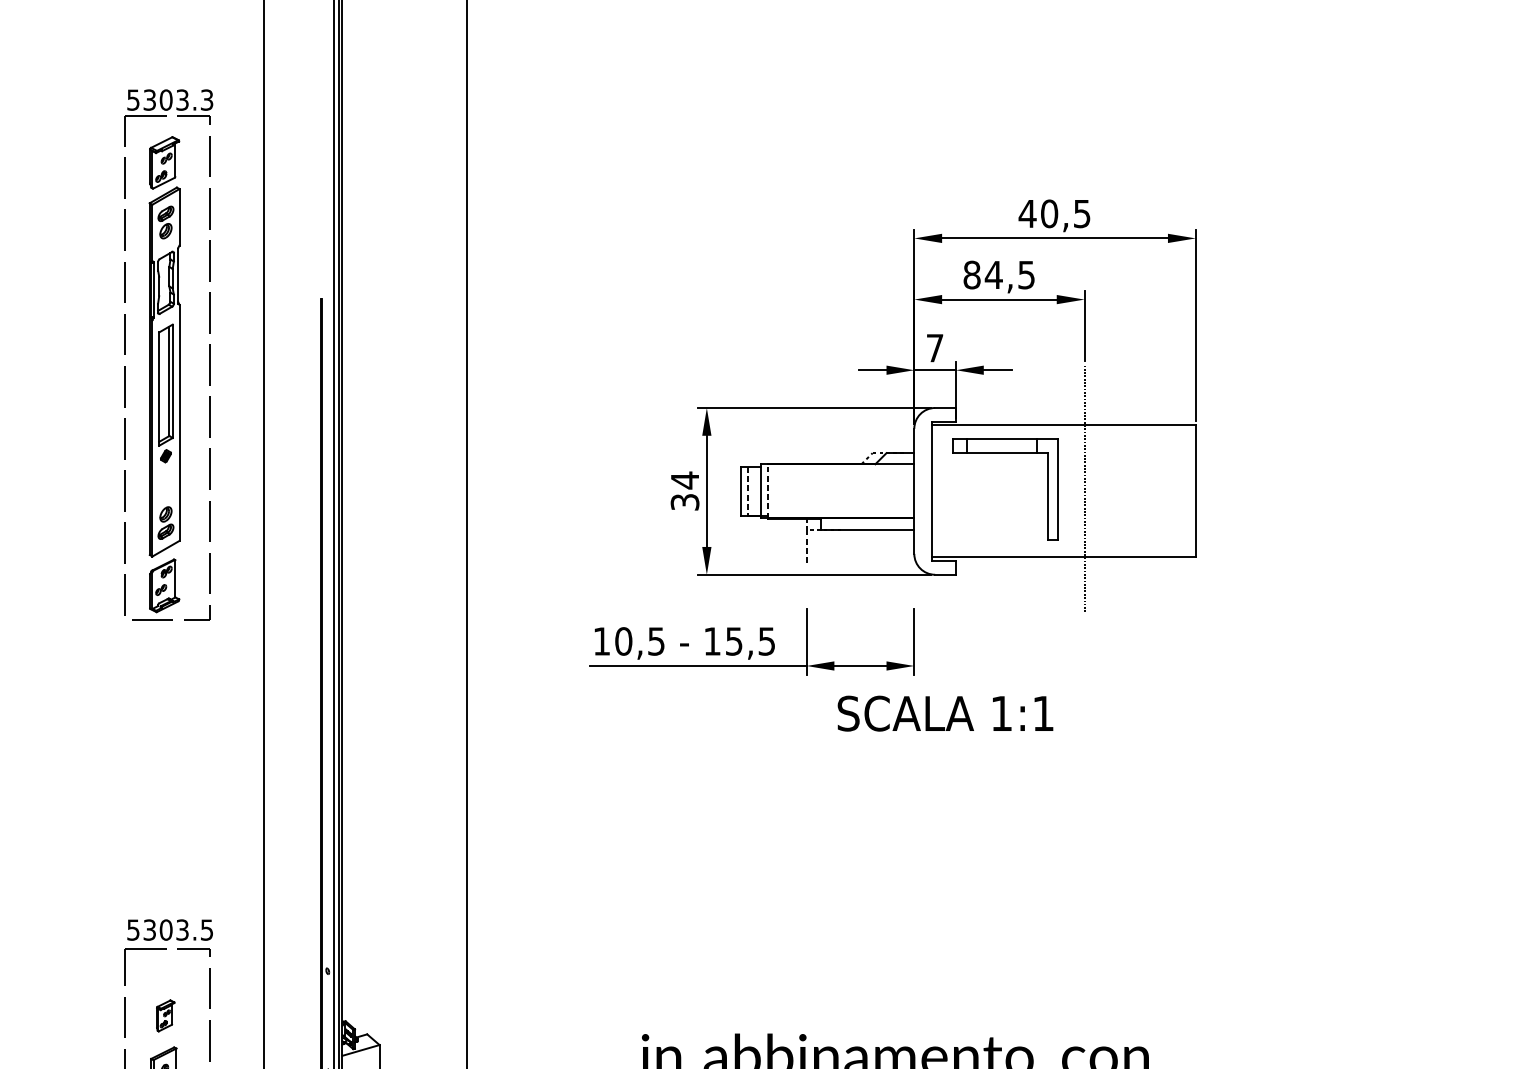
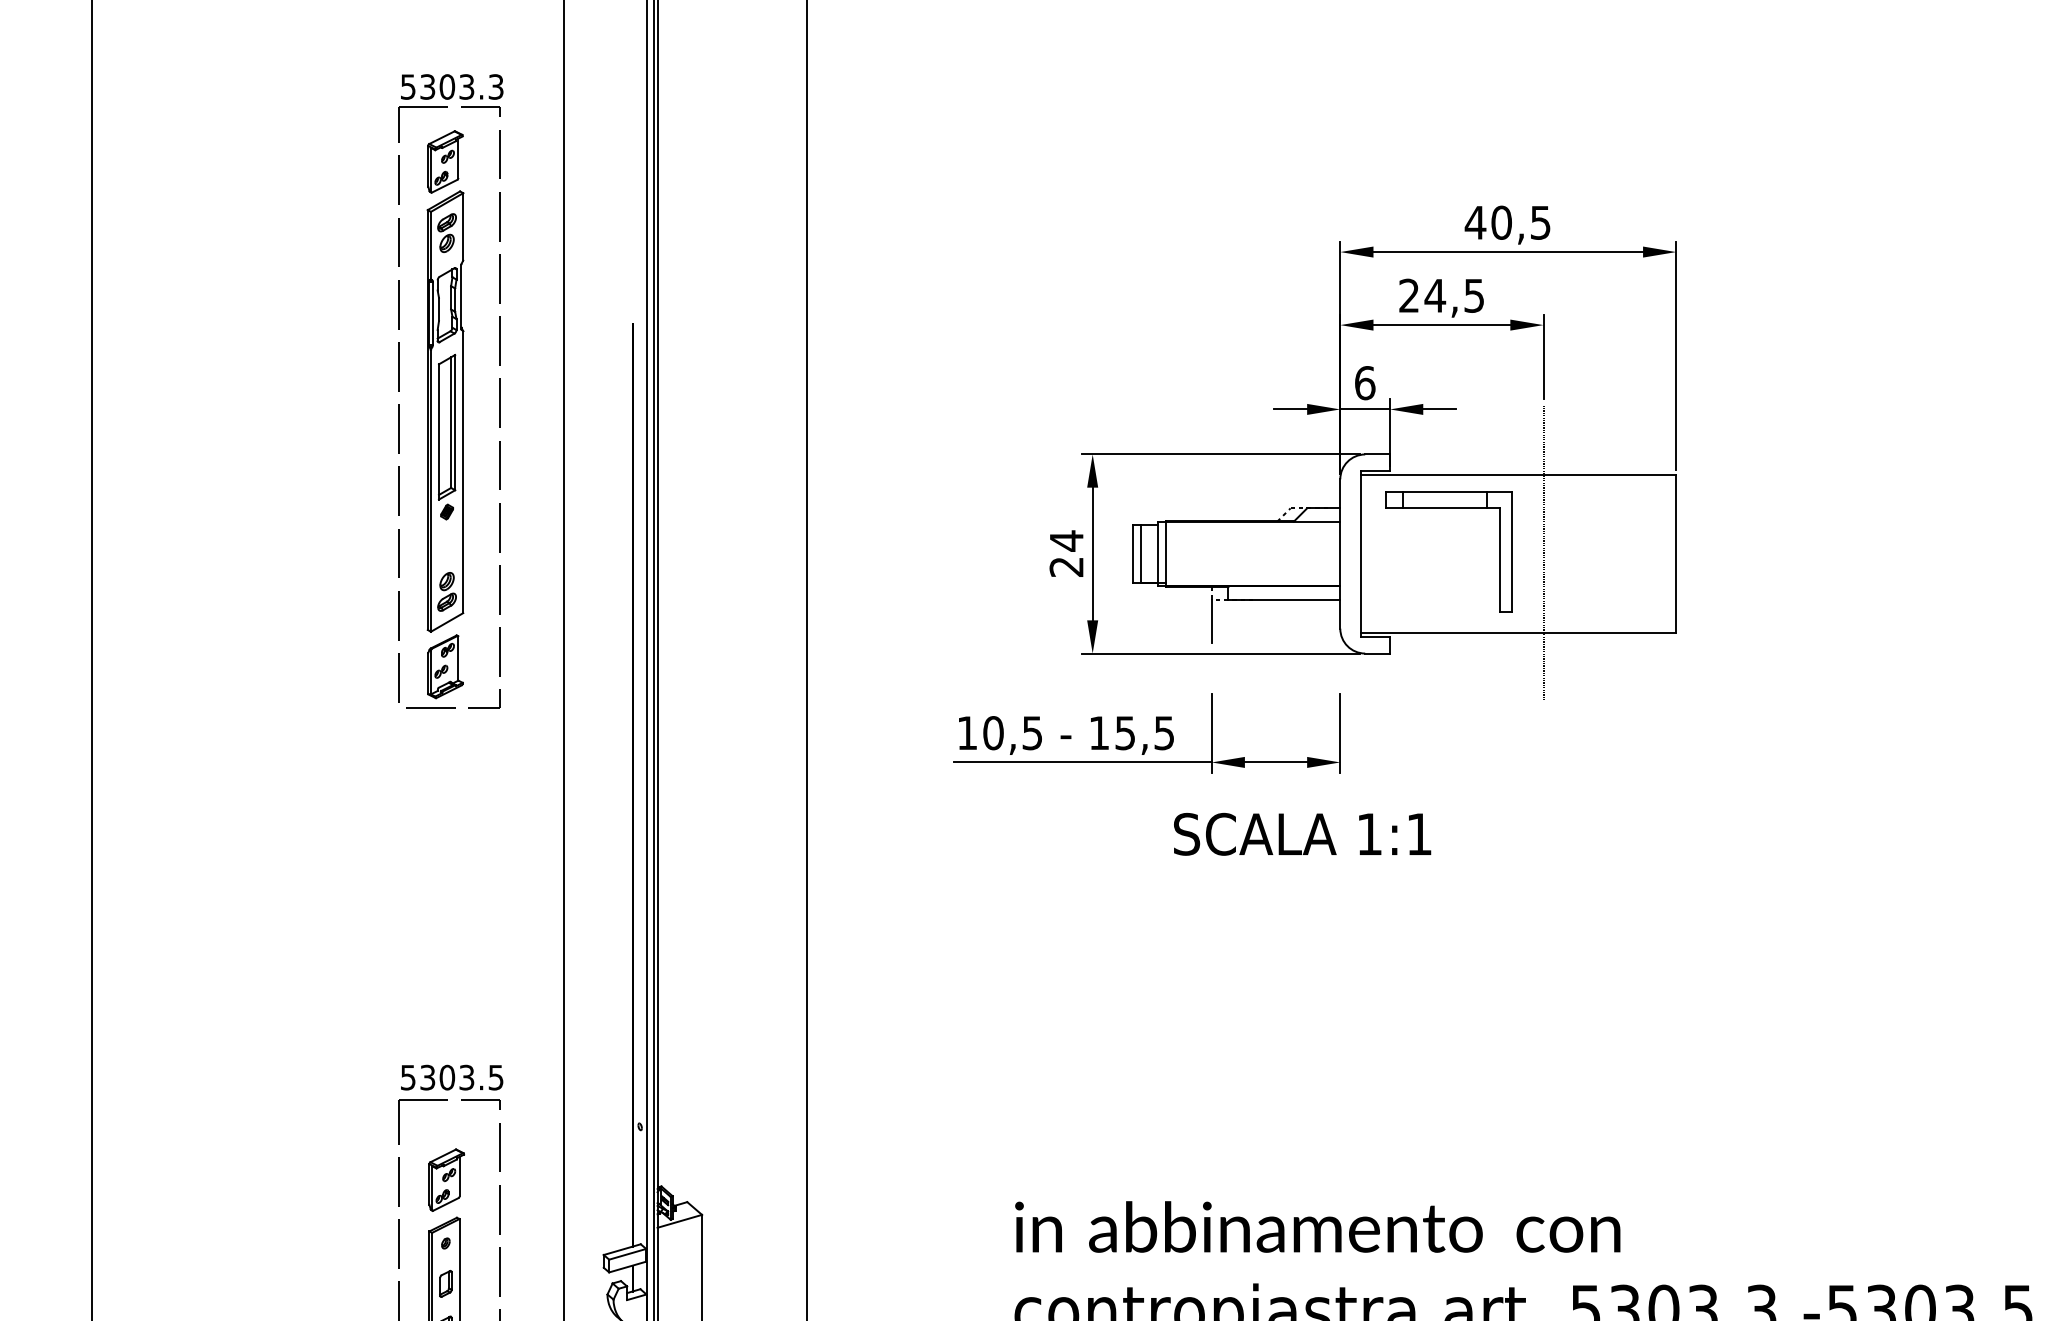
text: (972, 274) -> (1409, 295), 84,5 -> 24,5
text: (935, 348) -> (1365, 383), 7 -> 6
line: (768, 490) -> (1166, 553), dashed -> solid
line: (747, 491) -> (1141, 554), dashed -> solid
text: (684, 501) -> (1066, 566), 34 -> 24
line: (806, 547) -> (1211, 621), dashed -> solid
text: (945, 712) -> (1302, 833), moved
part: (165, 1015) -> (446, 1179), size x1.67

